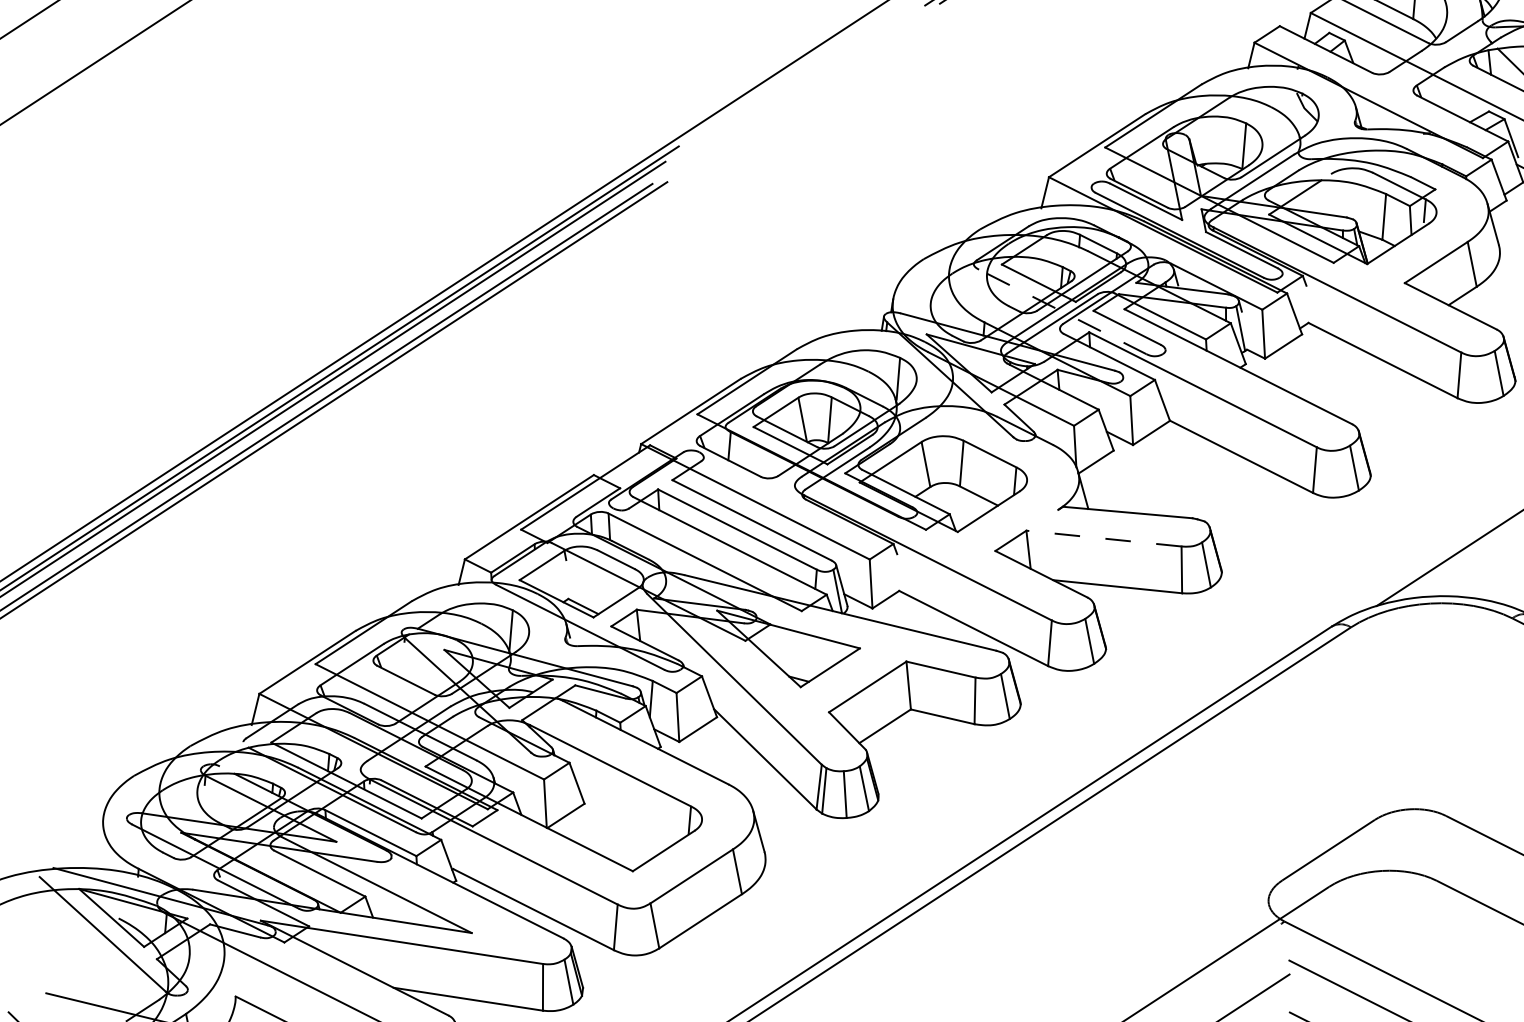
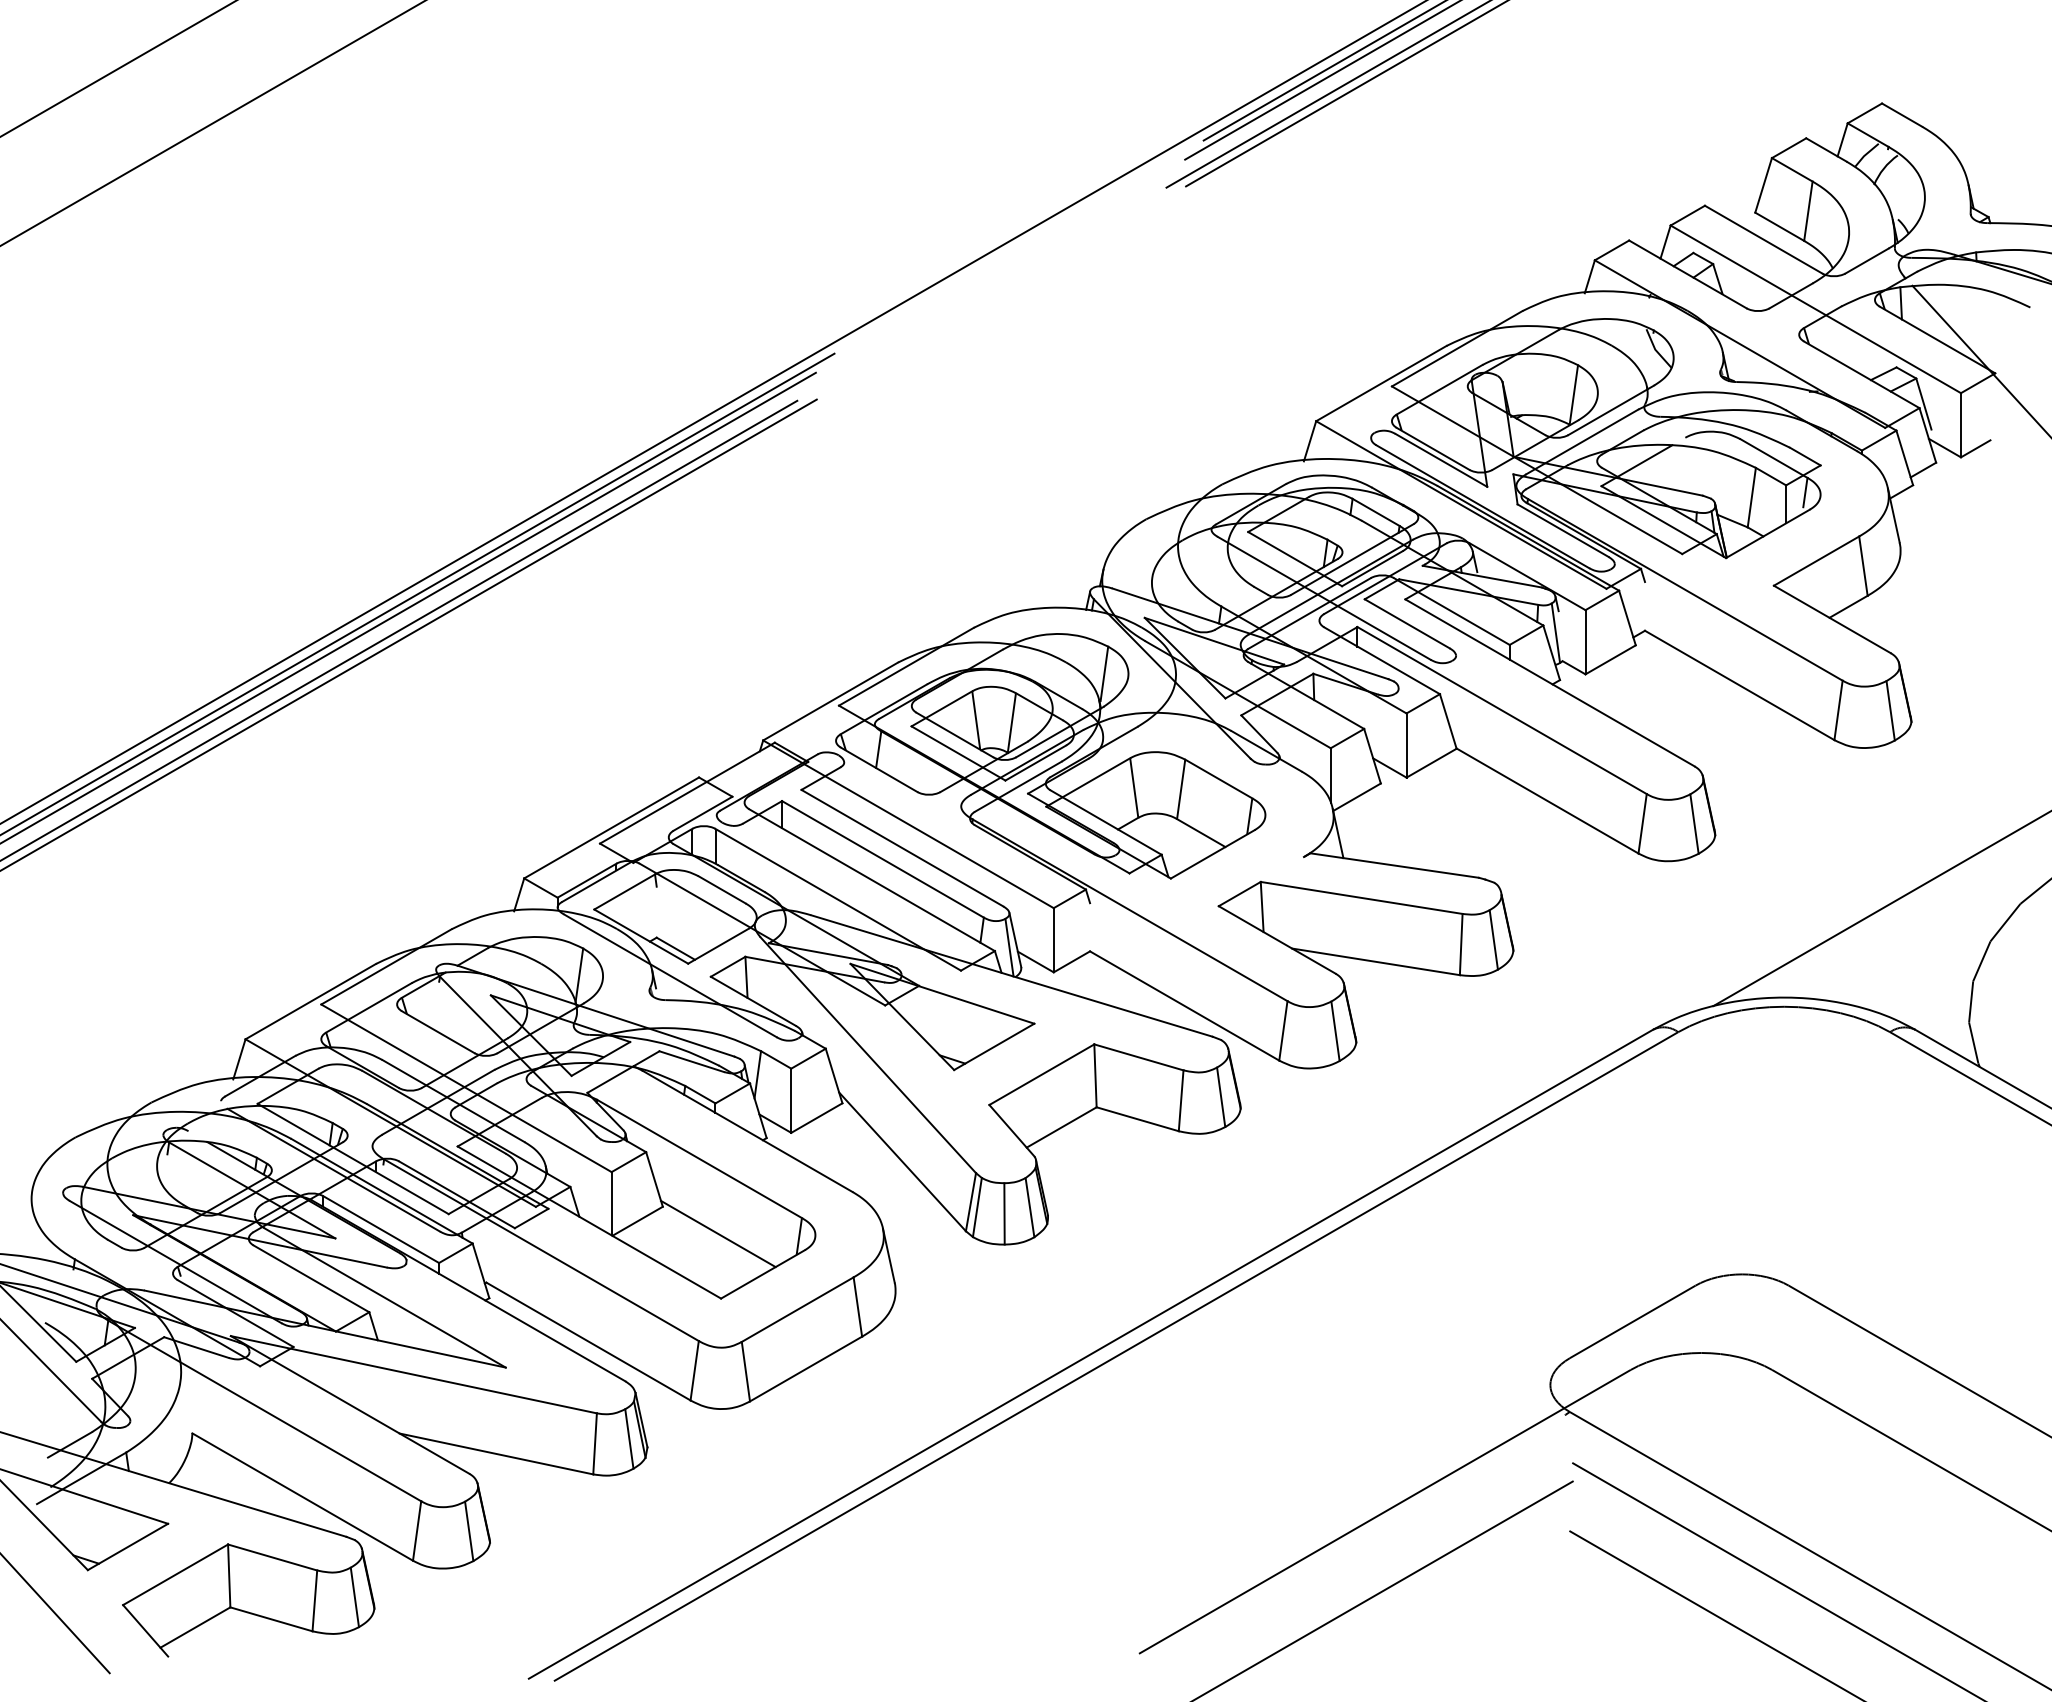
line: (1062, 311) -> (1324, 598), dashed -> solid
line: (1103, 538) -> (1361, 897), dashed -> solid
line: (628, 821) -> (718, 1233), added

